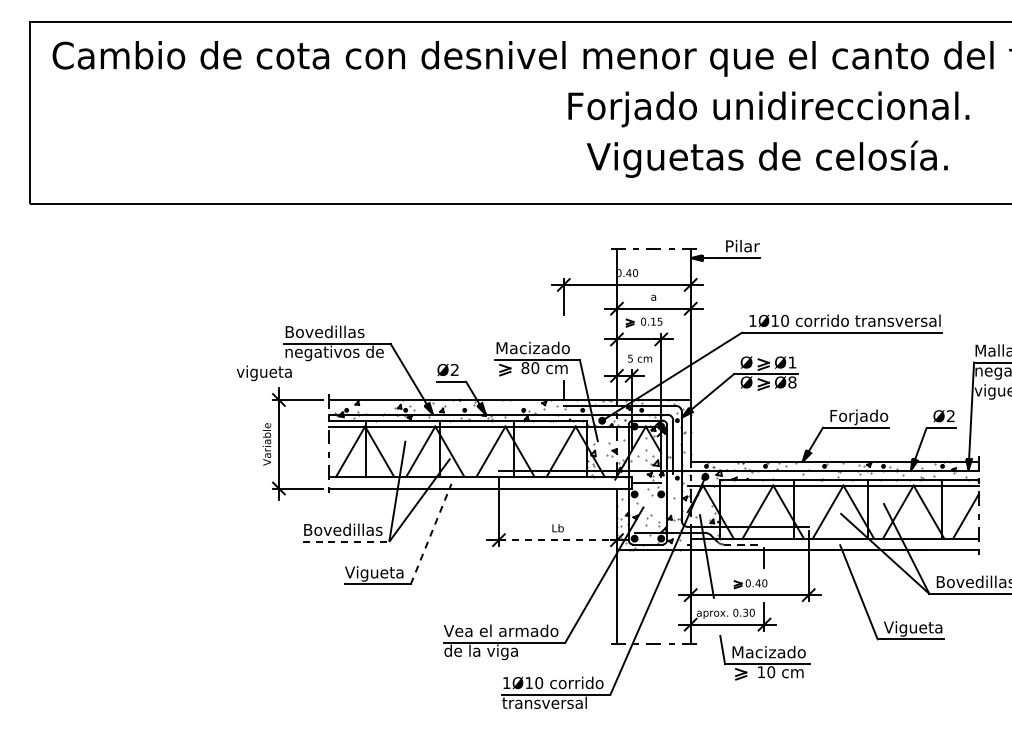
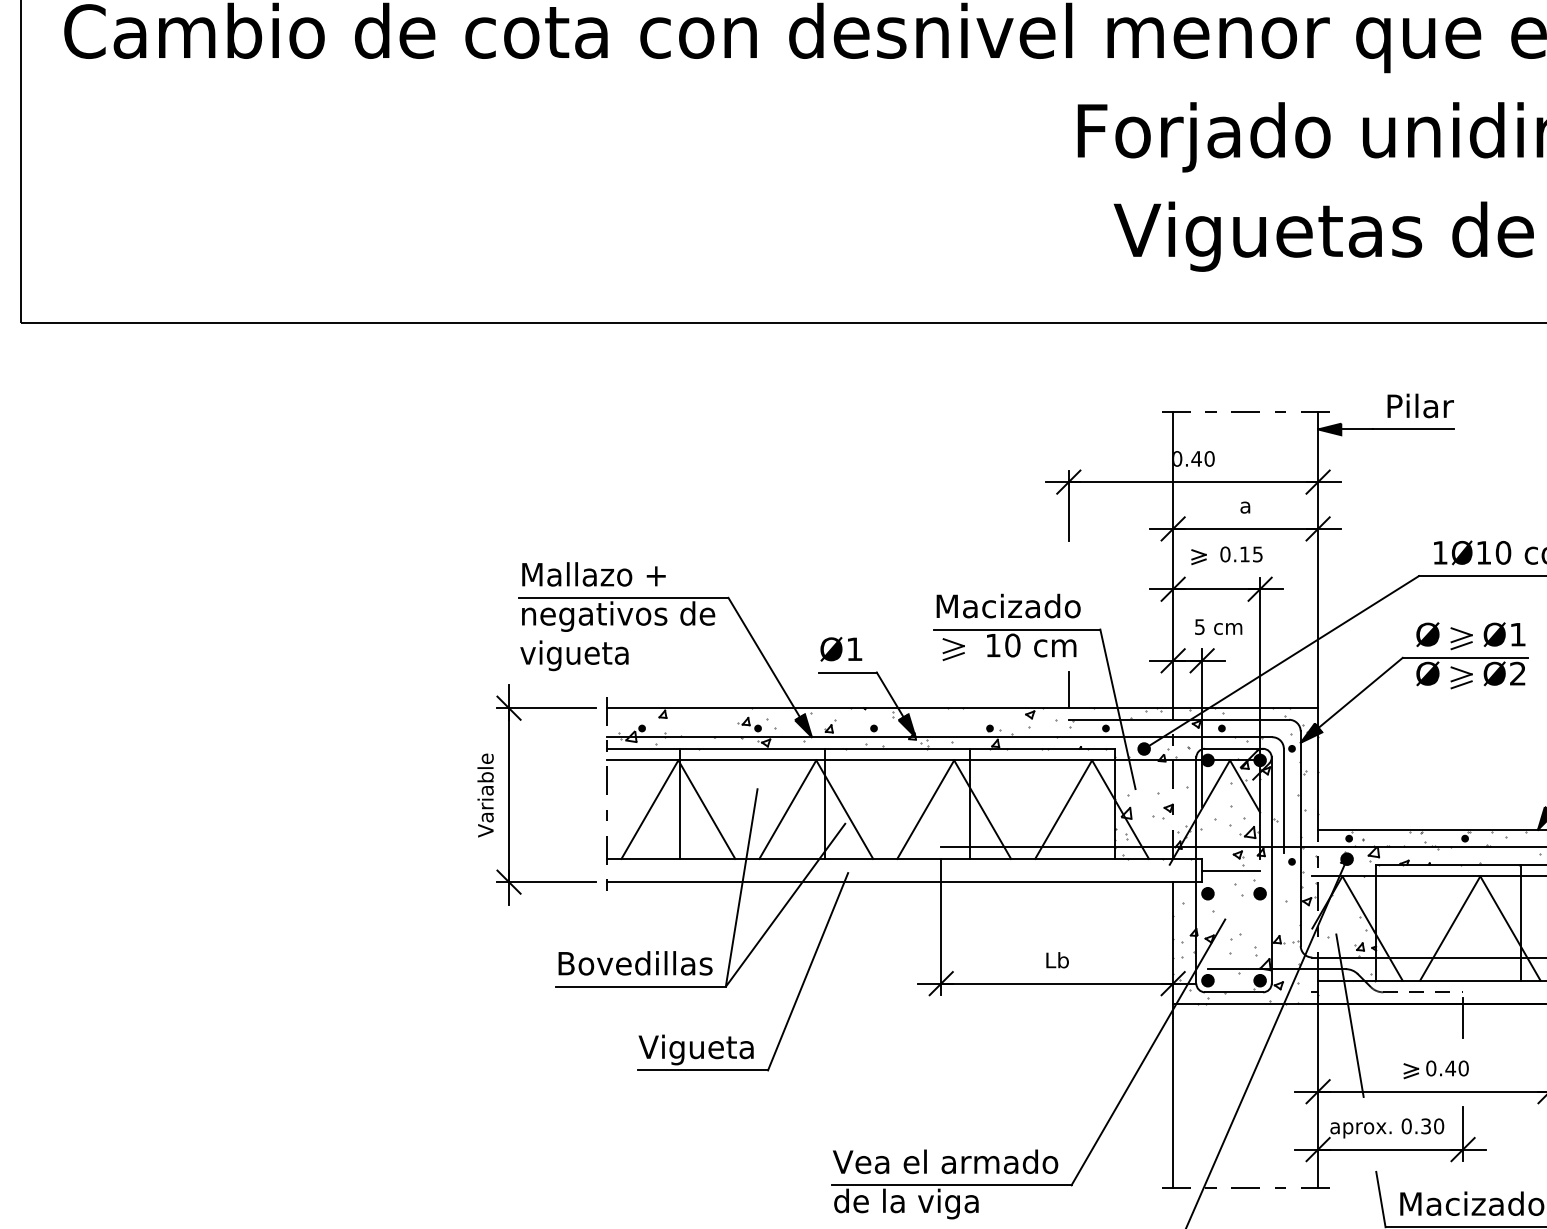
text: (325, 331) -> (600, 573), Bovedillas -> Mallazo +
text: (525, 368) -> (993, 646), 80 -> 10
text: (454, 369) -> (853, 648), Ø2 -> Ø1
text: (263, 373) -> (572, 656), moved
text: (792, 382) -> (1518, 673), Ø8 -> Ø2
line: (431, 533) -> (808, 970), dashed -> solid
line: (558, 540) -> (1058, 984), dashed -> solid
line: (346, 541) -> (641, 986), dashed -> solid

